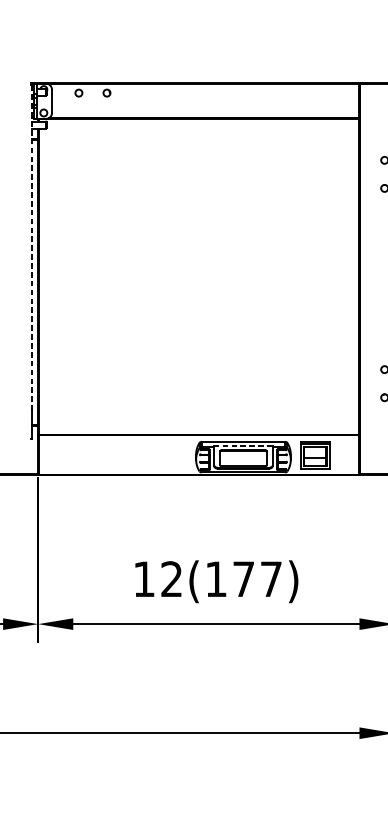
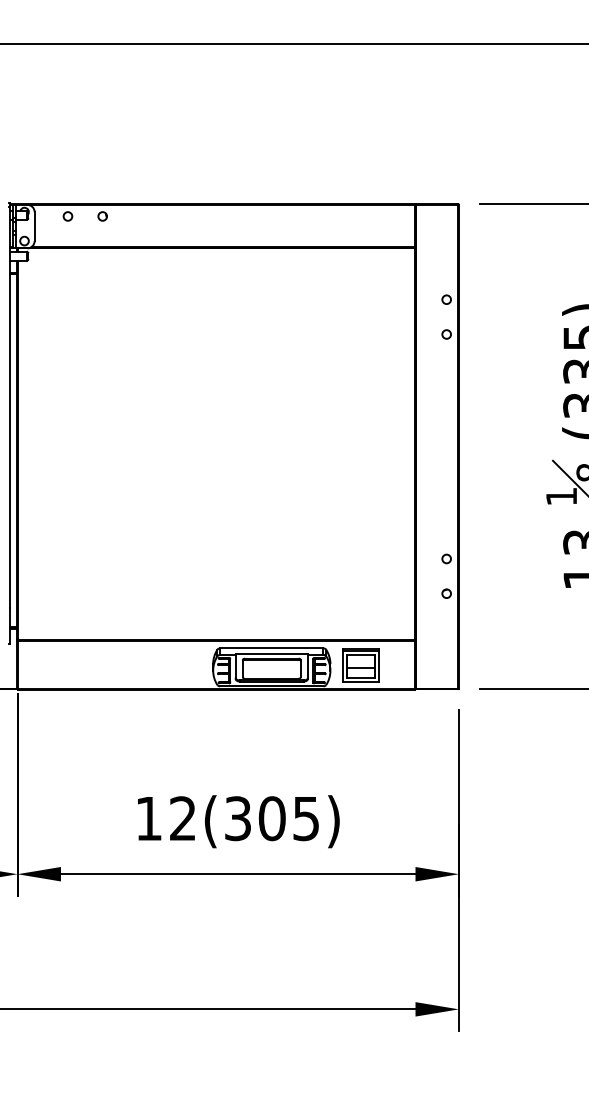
line: (32, 247) -> (10, 407), dashed -> solid
line: (243, 445) -> (271, 653), dashed -> solid
text: (243, 579) -> (271, 818), 12(177) -> 12(305)

